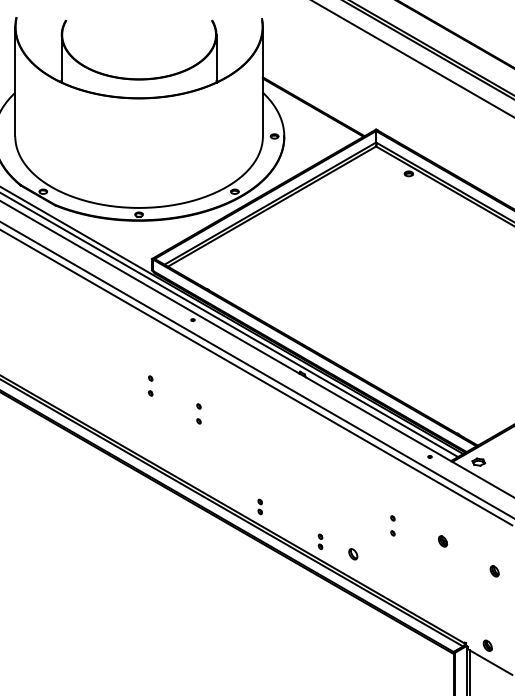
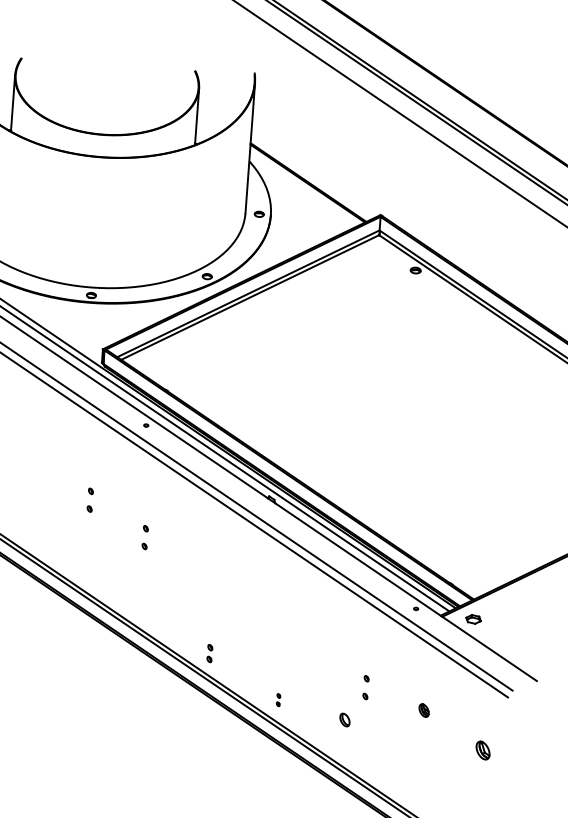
part: (320, 541) -> (278, 699), size x0.7
part: (353, 554) -> (345, 720), moved
part: (494, 571) -> (482, 750), size x1.4

